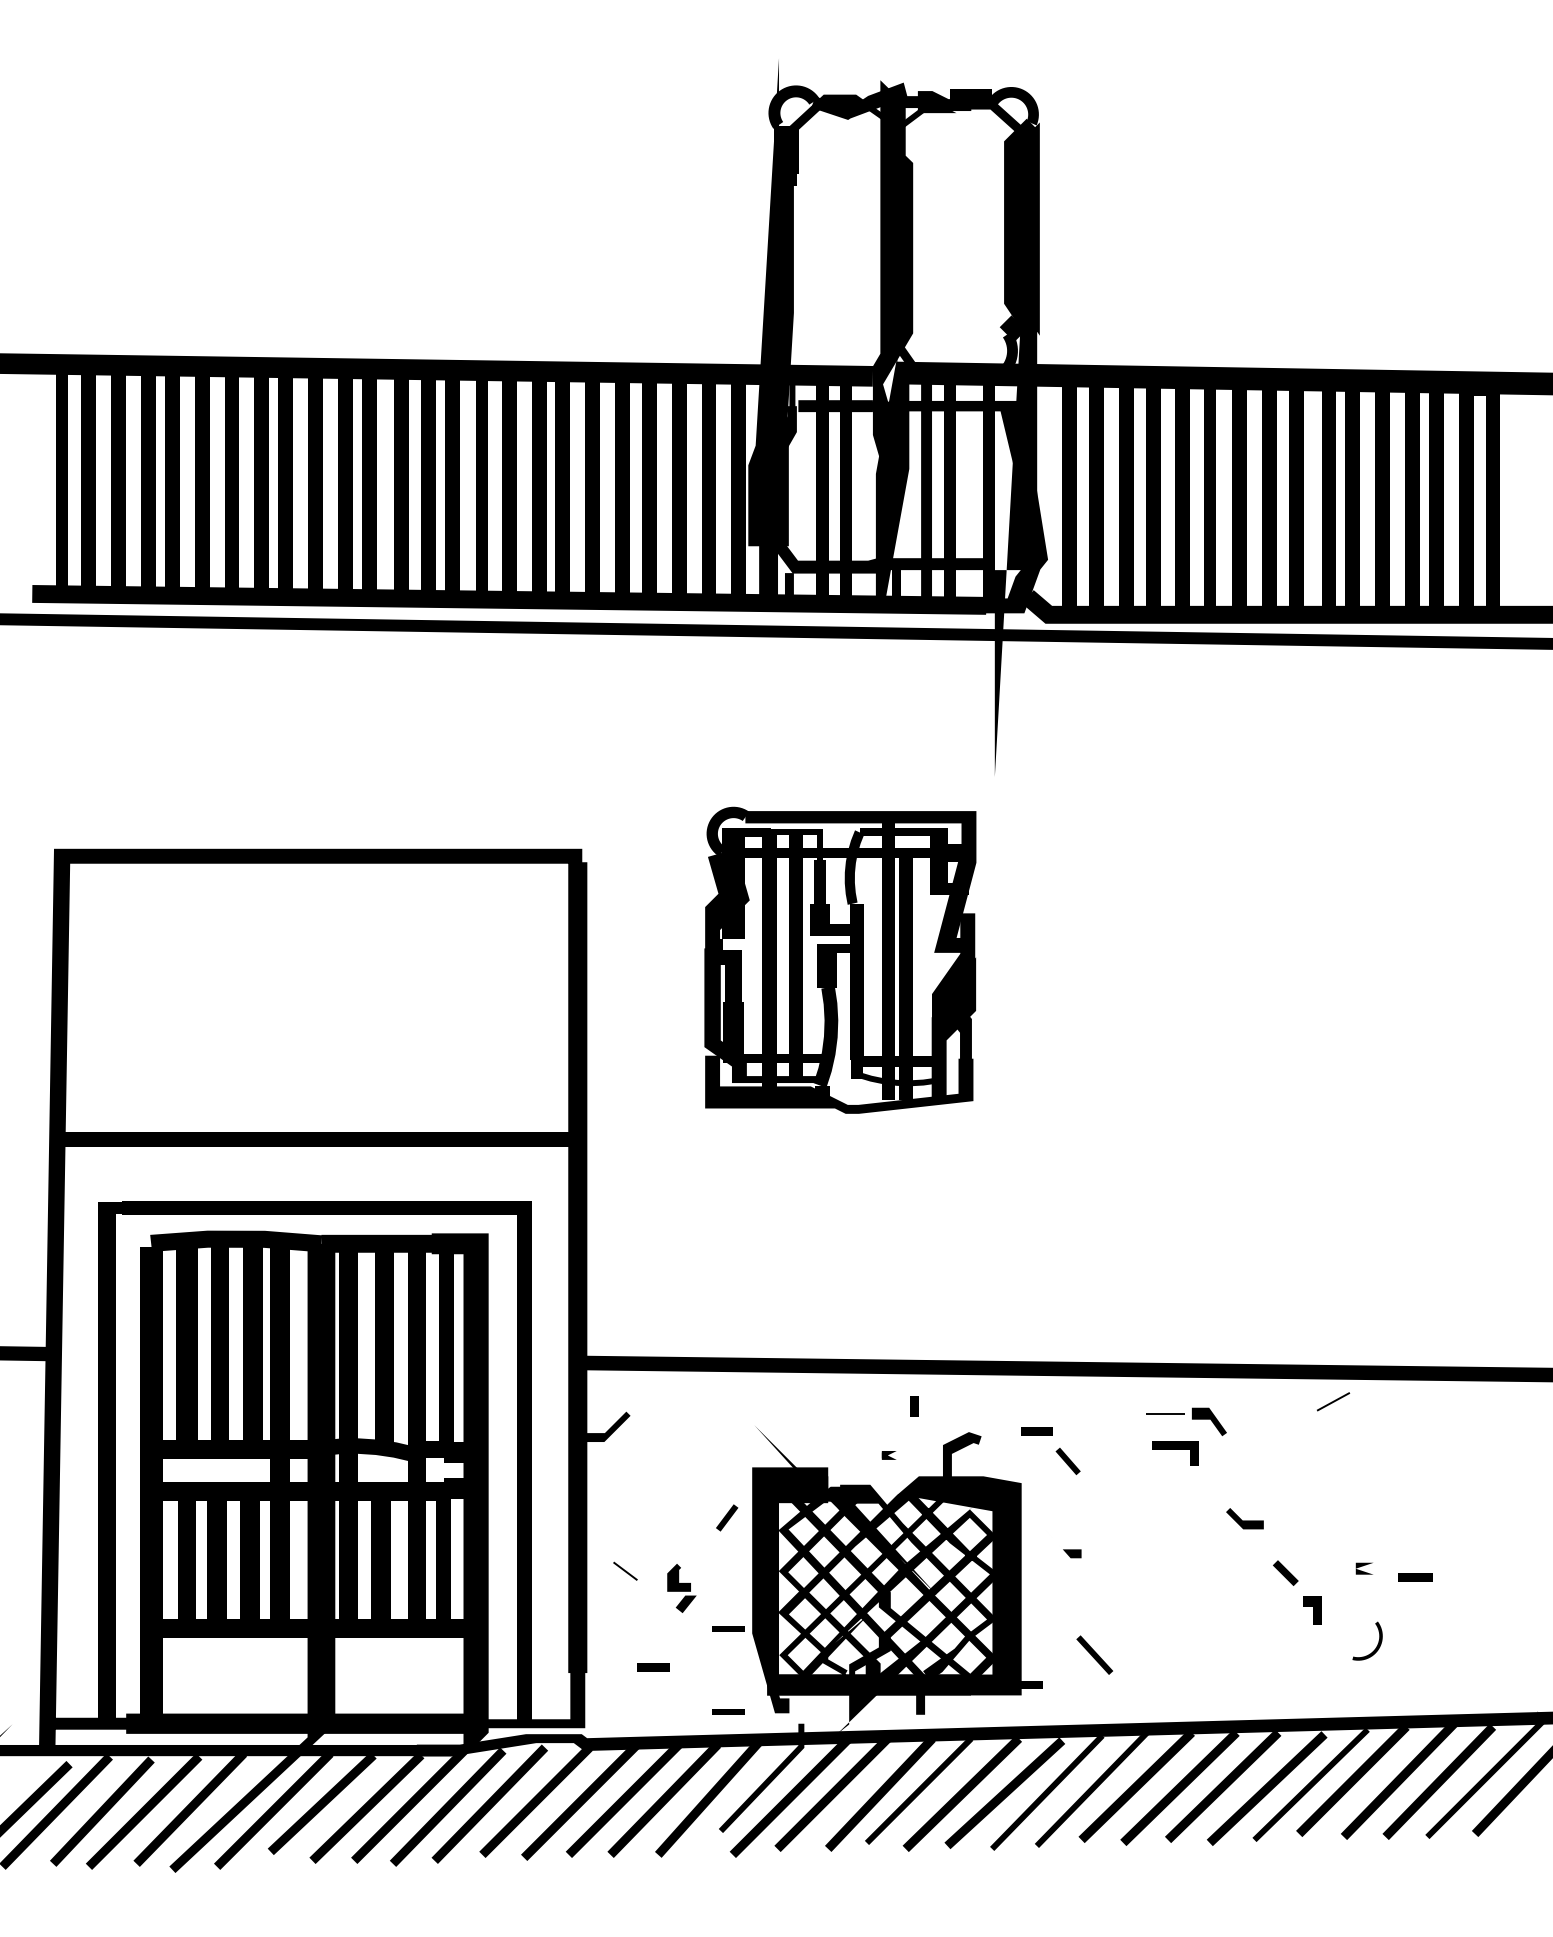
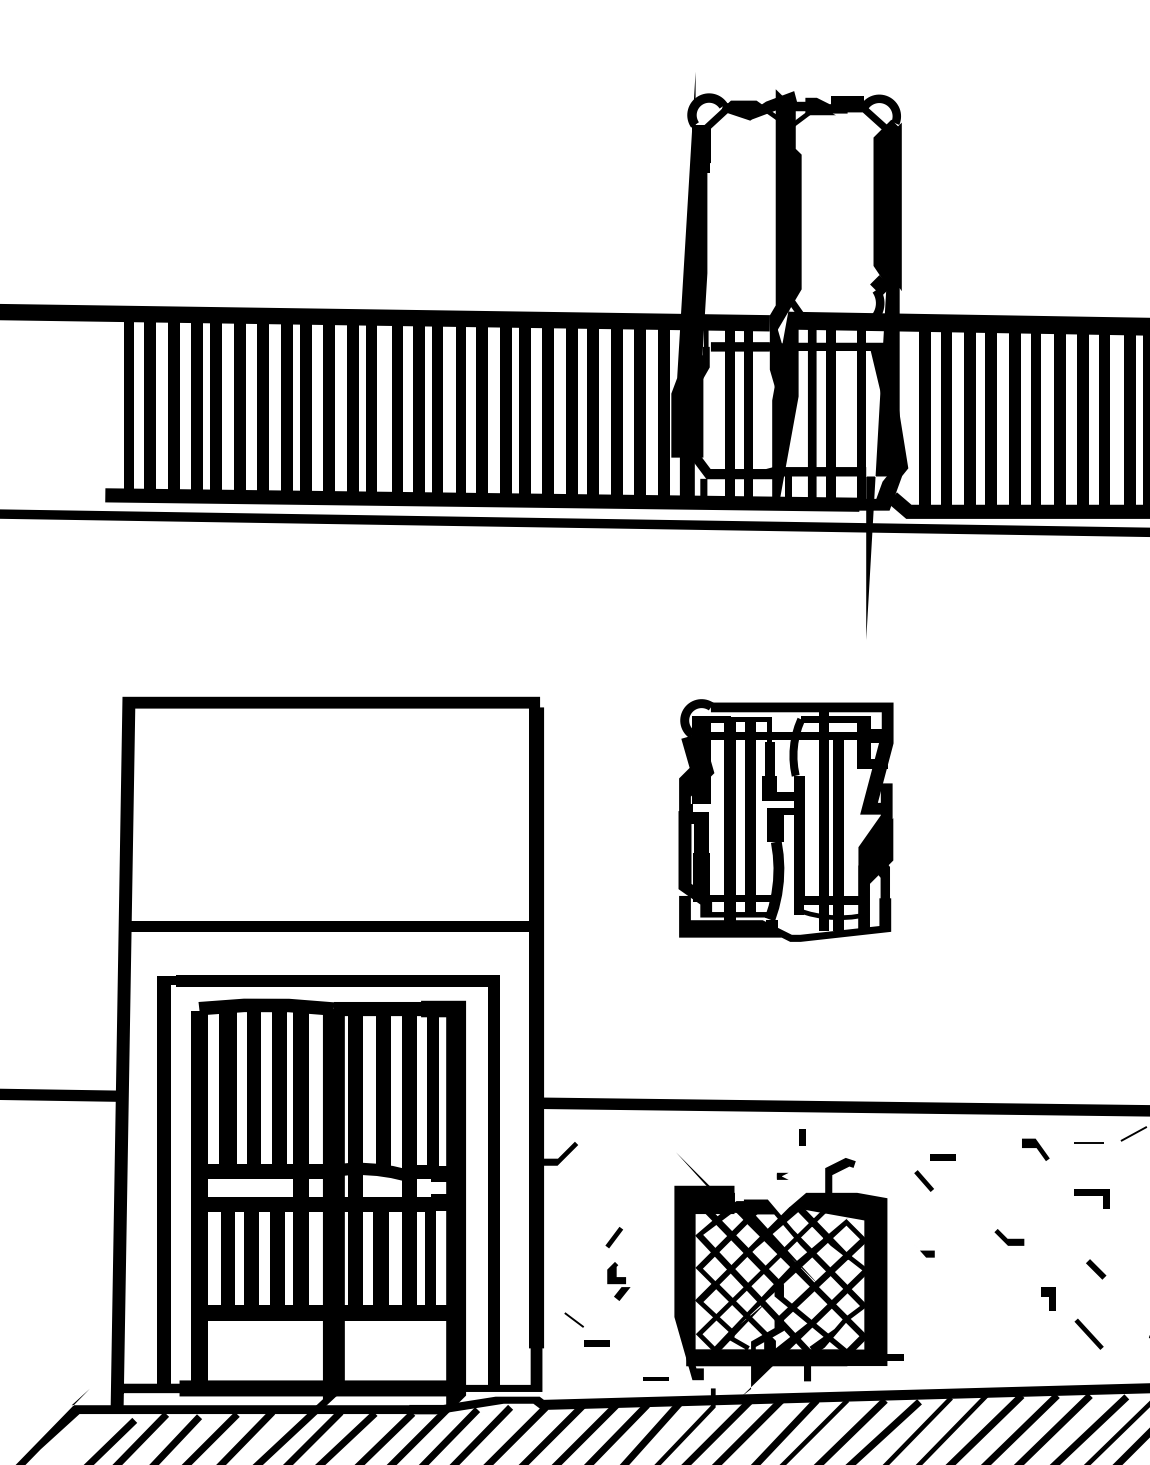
part: (840, 959) -> (786, 819), moved
line: (1165, 1413) -> (1088, 1143), moved
line: (1036, 1431) -> (942, 1157), moved
line: (1175, 1449) -> (1092, 1196), moved
line: (727, 1517) -> (614, 1237), moved
line: (1244, 1520) -> (1009, 1238), moved
line: (625, 1570) -> (574, 1319), moved
line: (1313, 1610) -> (1049, 1298), moved
line: (728, 1628) -> (655, 1313), removed
line: (1094, 1654) -> (1088, 1333), moved

